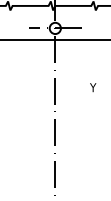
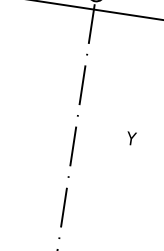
text: (93, 87) -> (131, 138), moved

